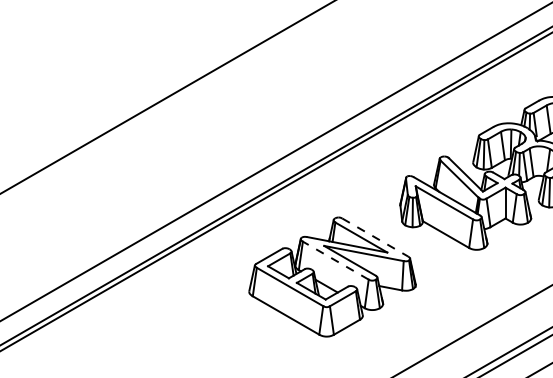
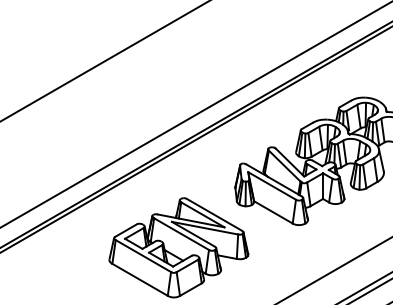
line: (375, 237) -> (214, 214), dashed -> solid
line: (335, 260) -> (181, 234), dashed -> solid

